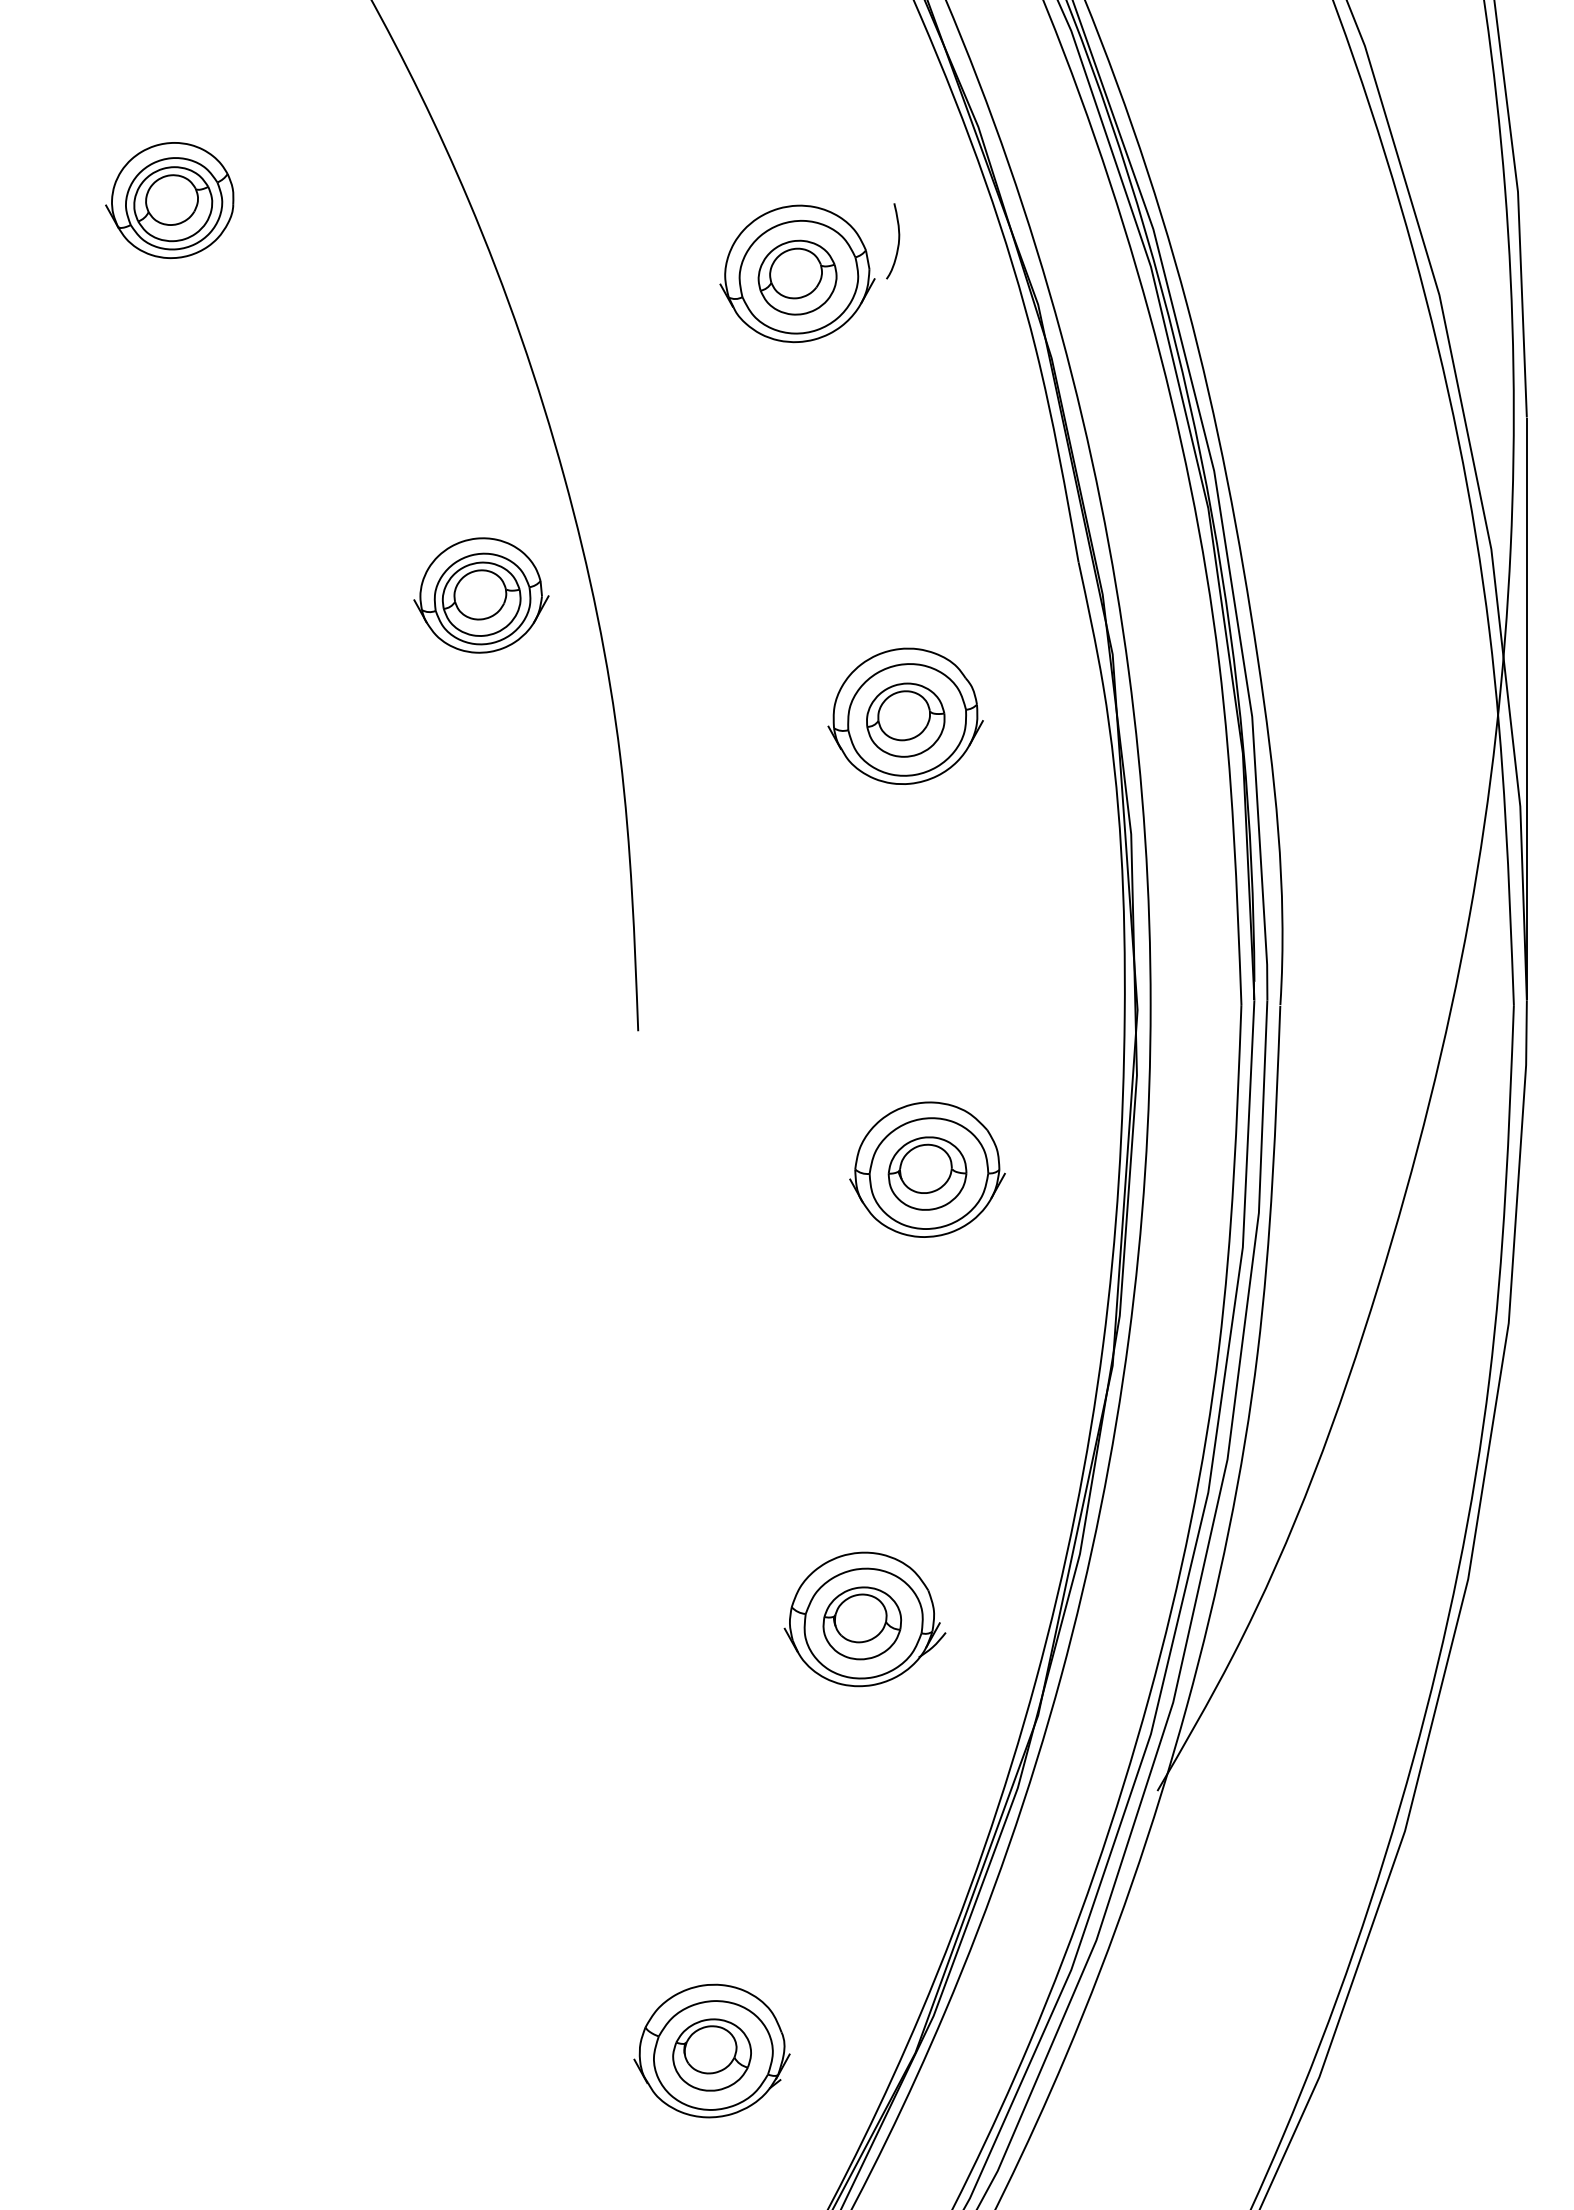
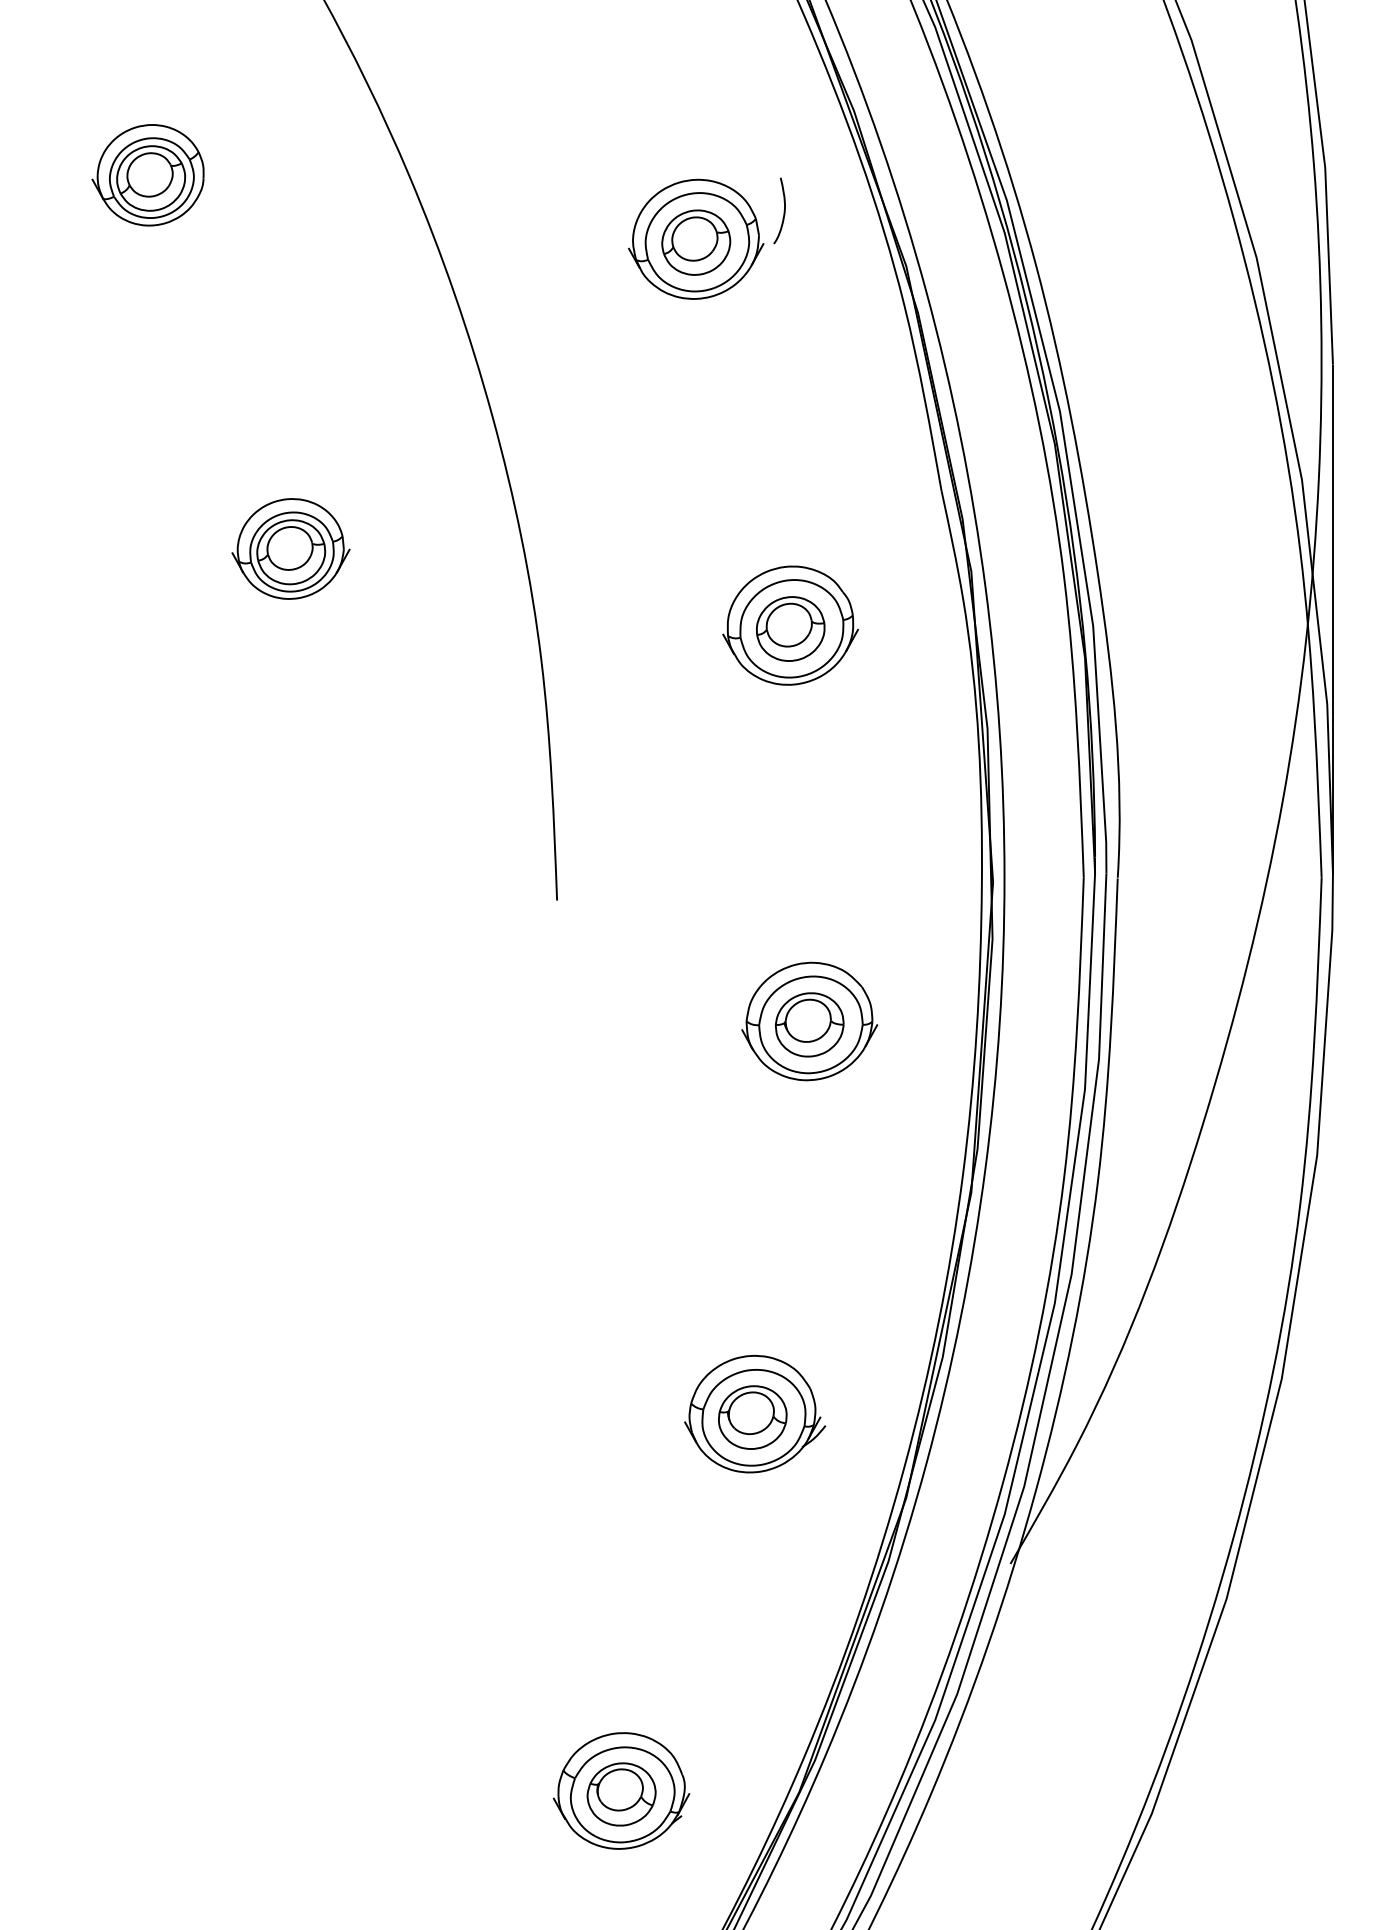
part: (481, 595) -> (291, 548), moved

